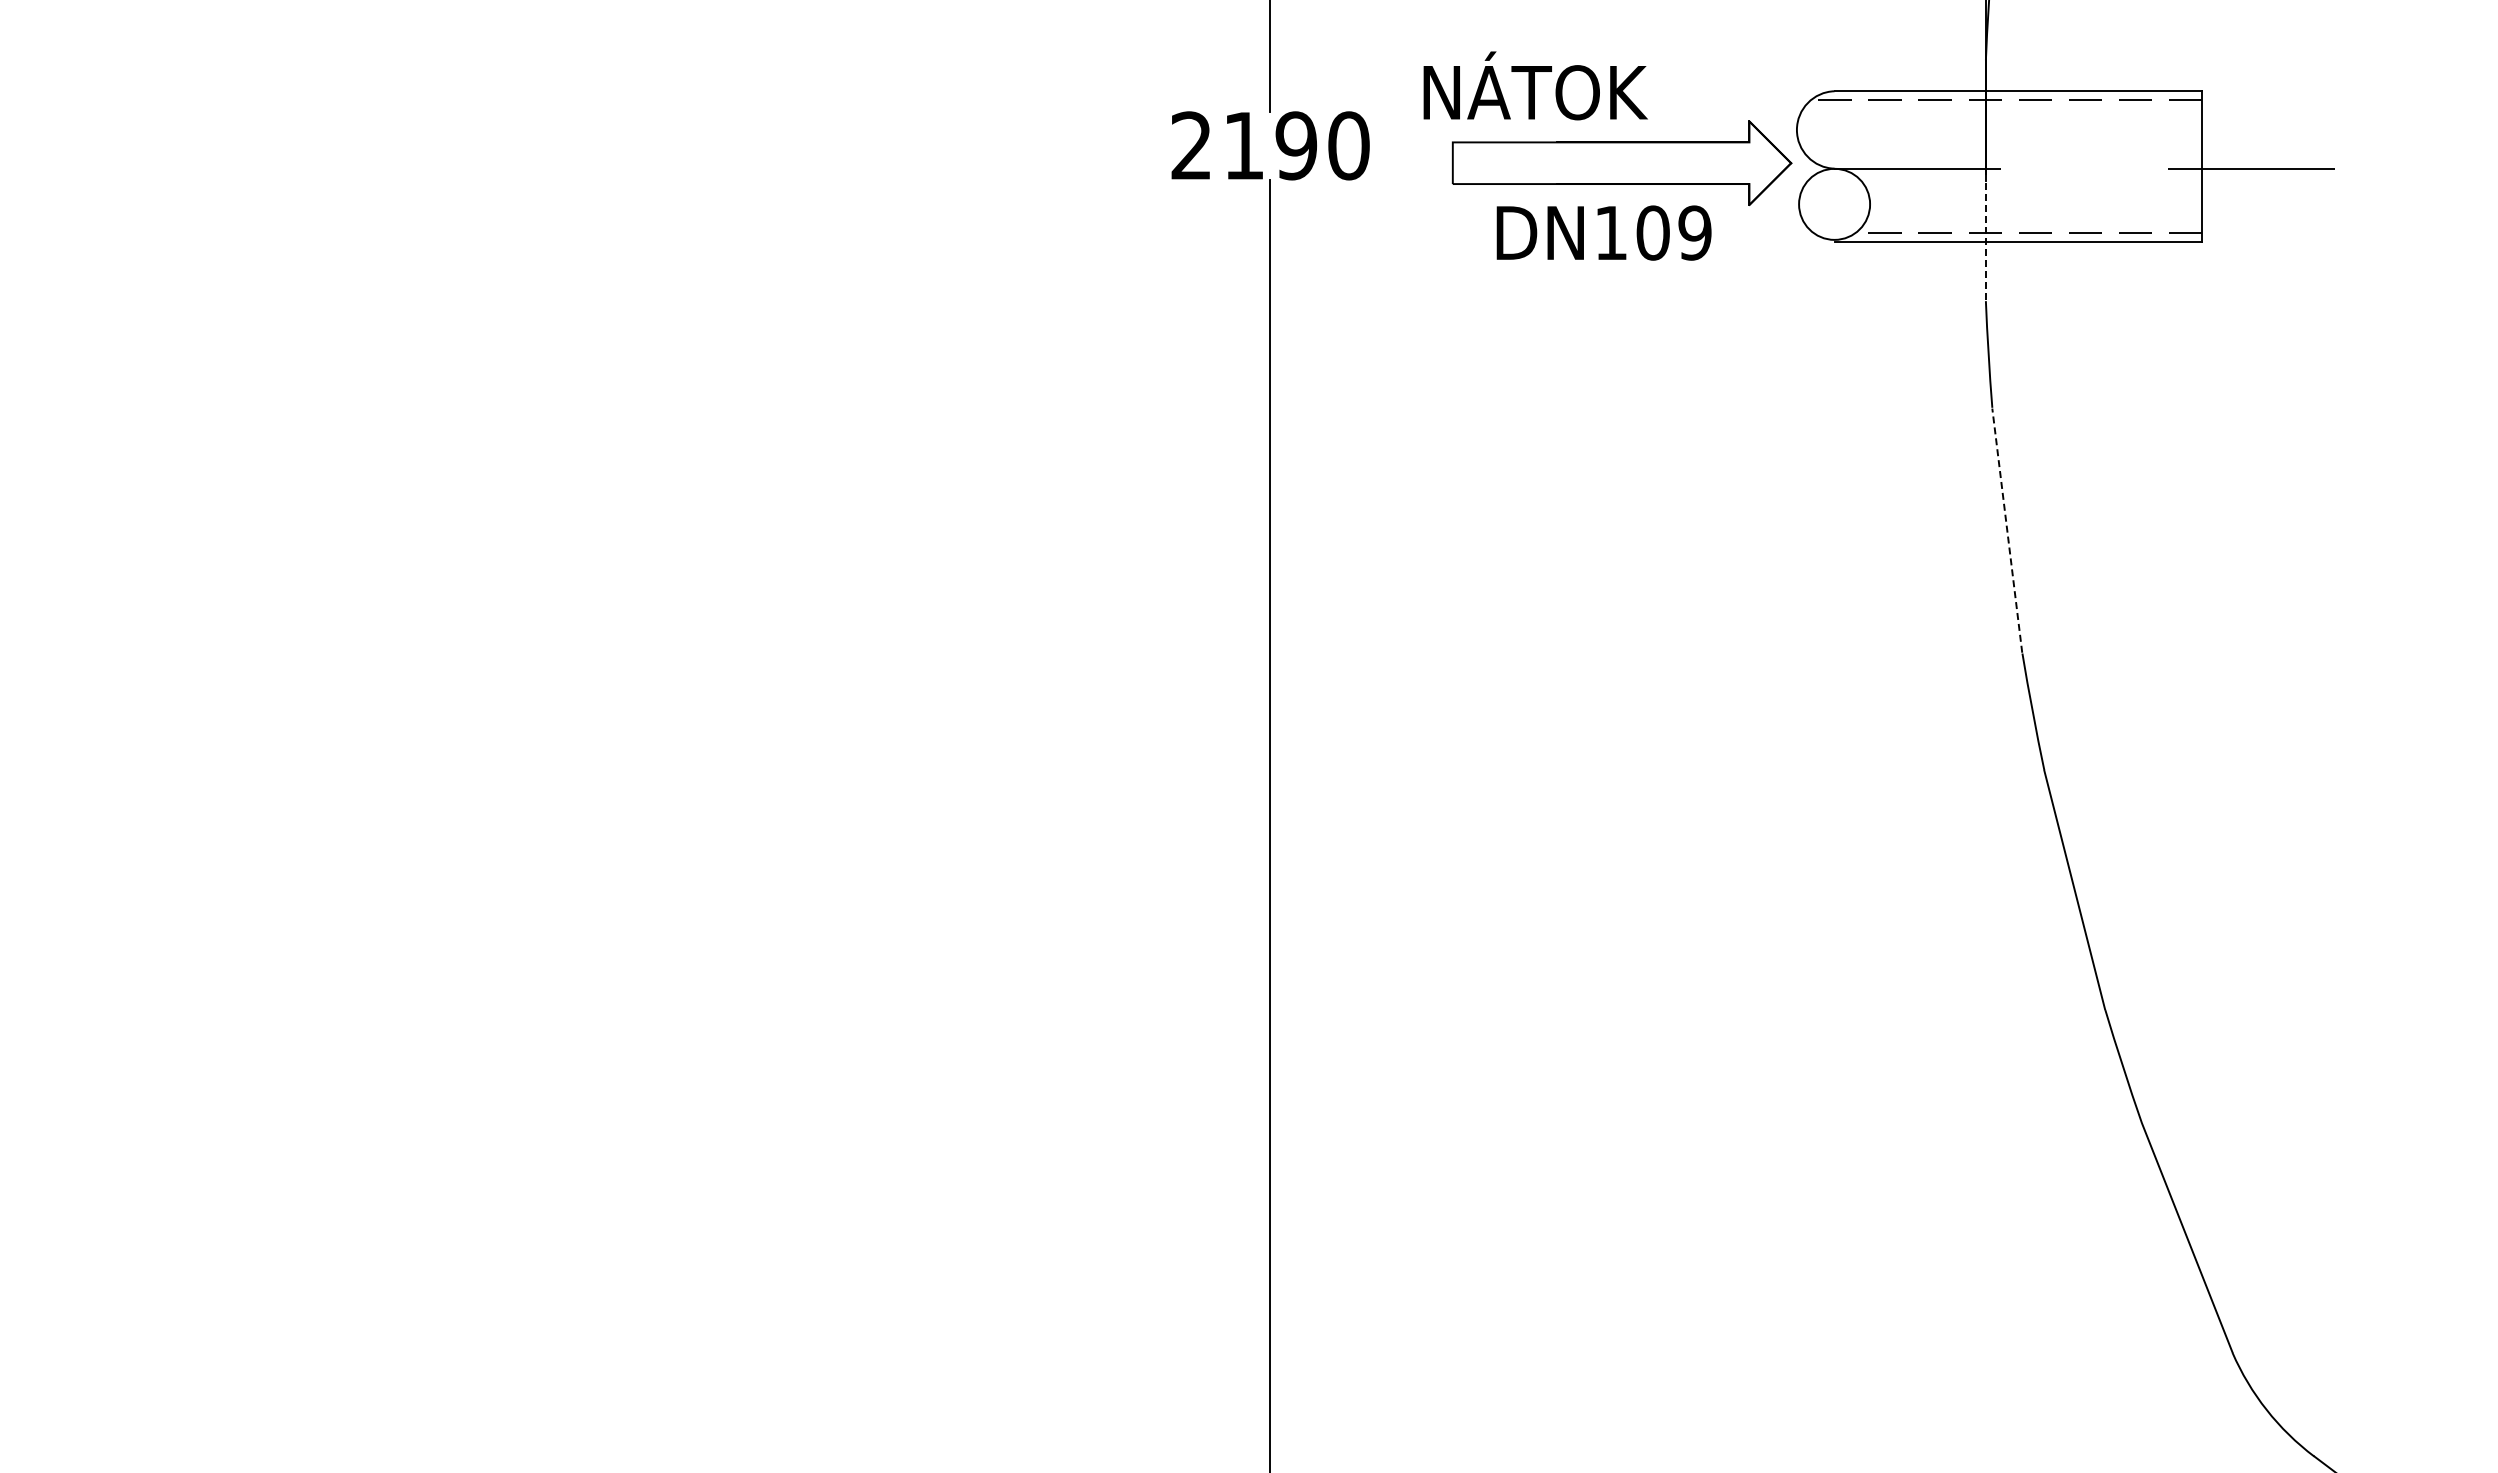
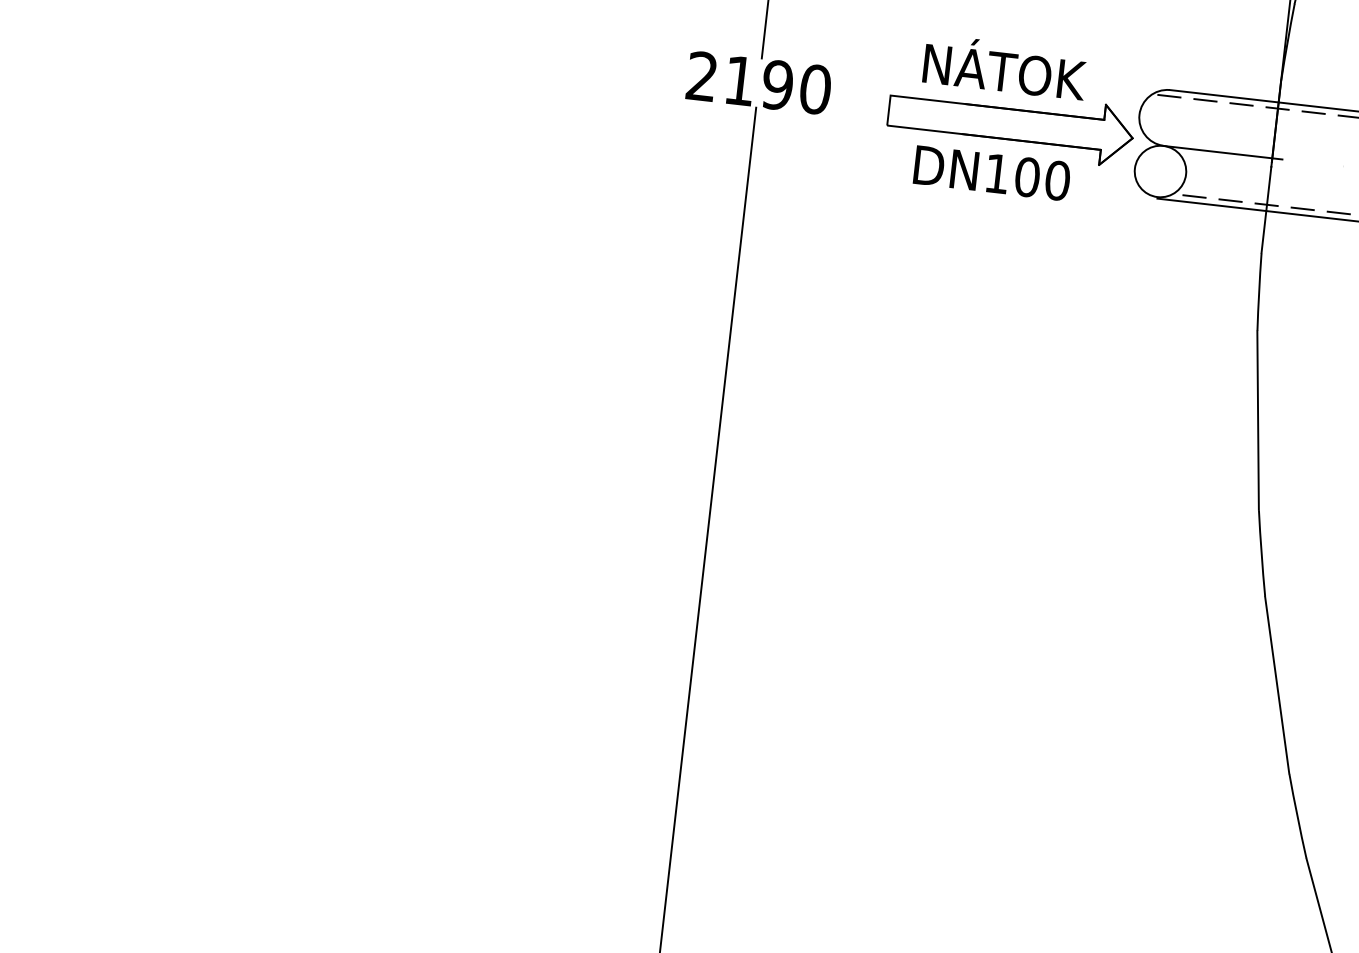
text: (1535, 85) -> (1005, 67), moved
text: (1694, 232) -> (1057, 180), DN109 -> DN100
line: (1985, 240) -> (1266, 209), dashed -> solid
line: (2007, 530) -> (1258, 420), dashed -> solid

